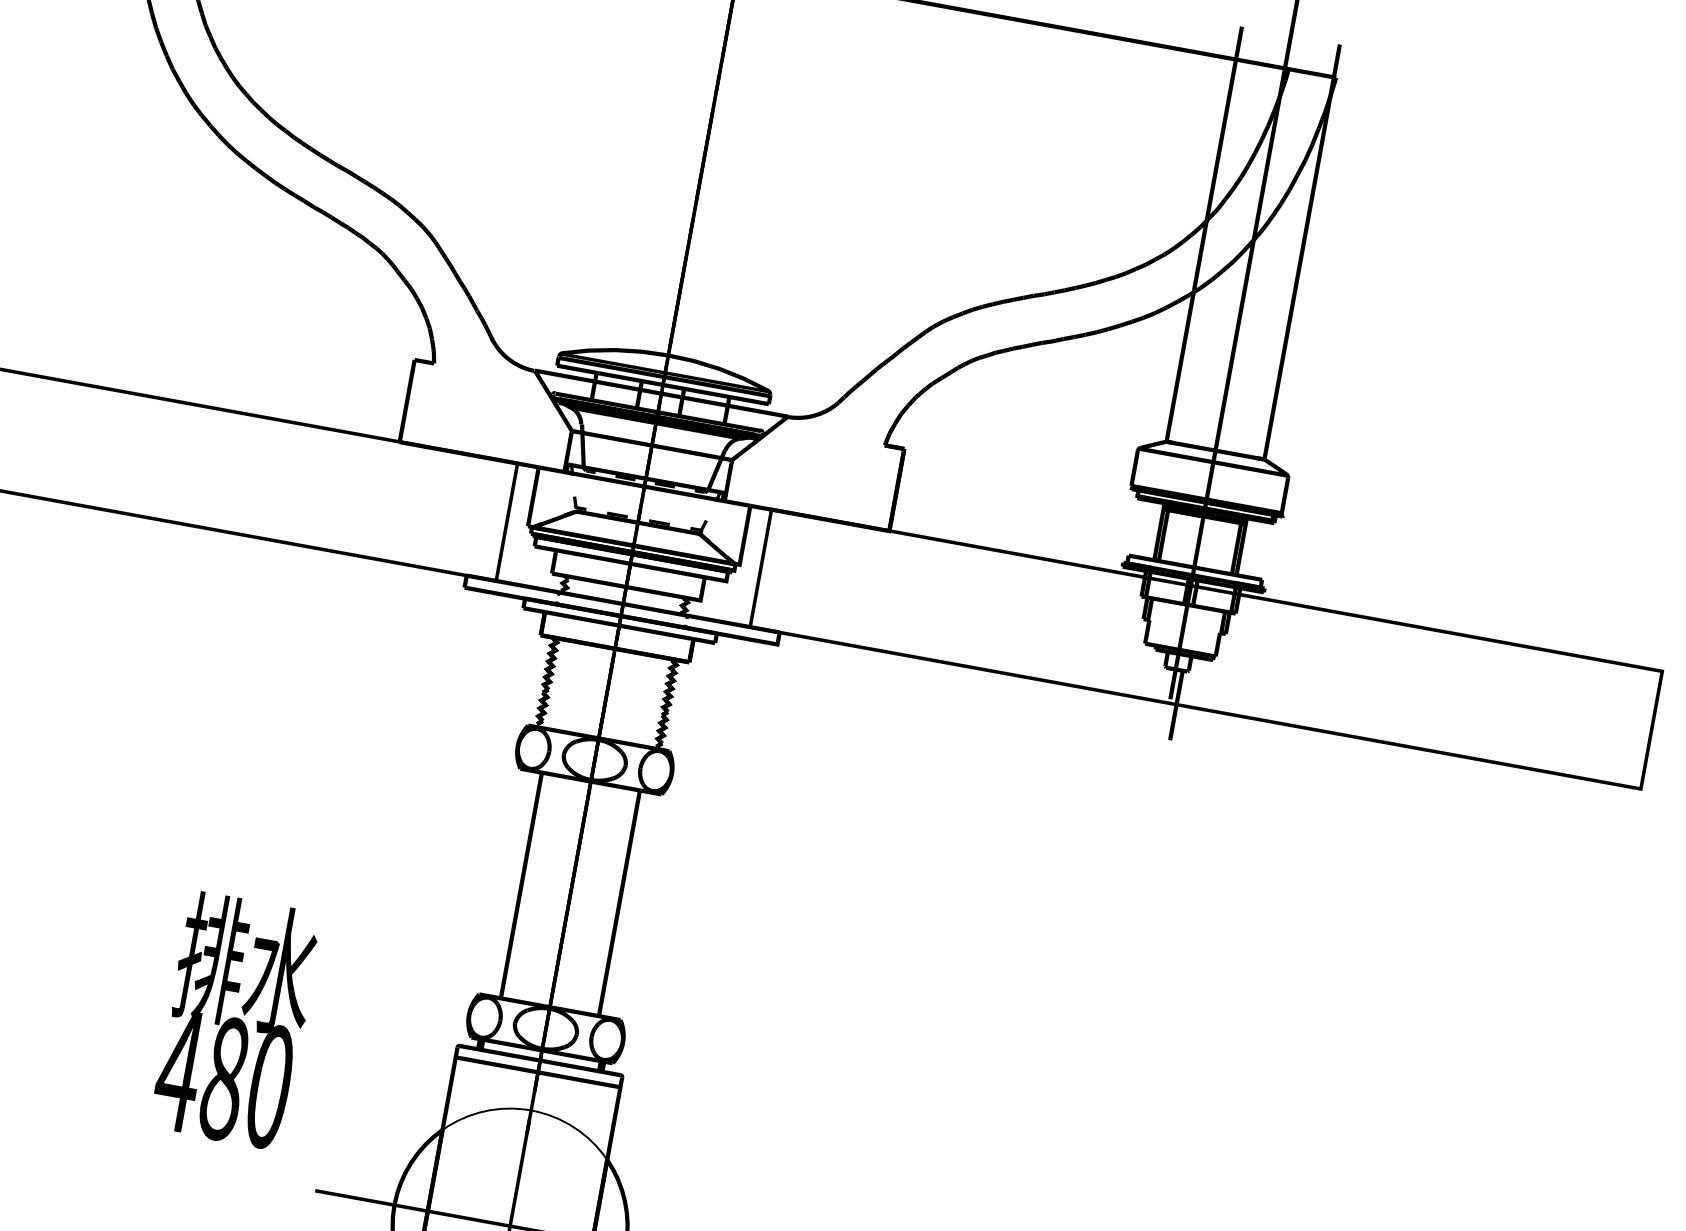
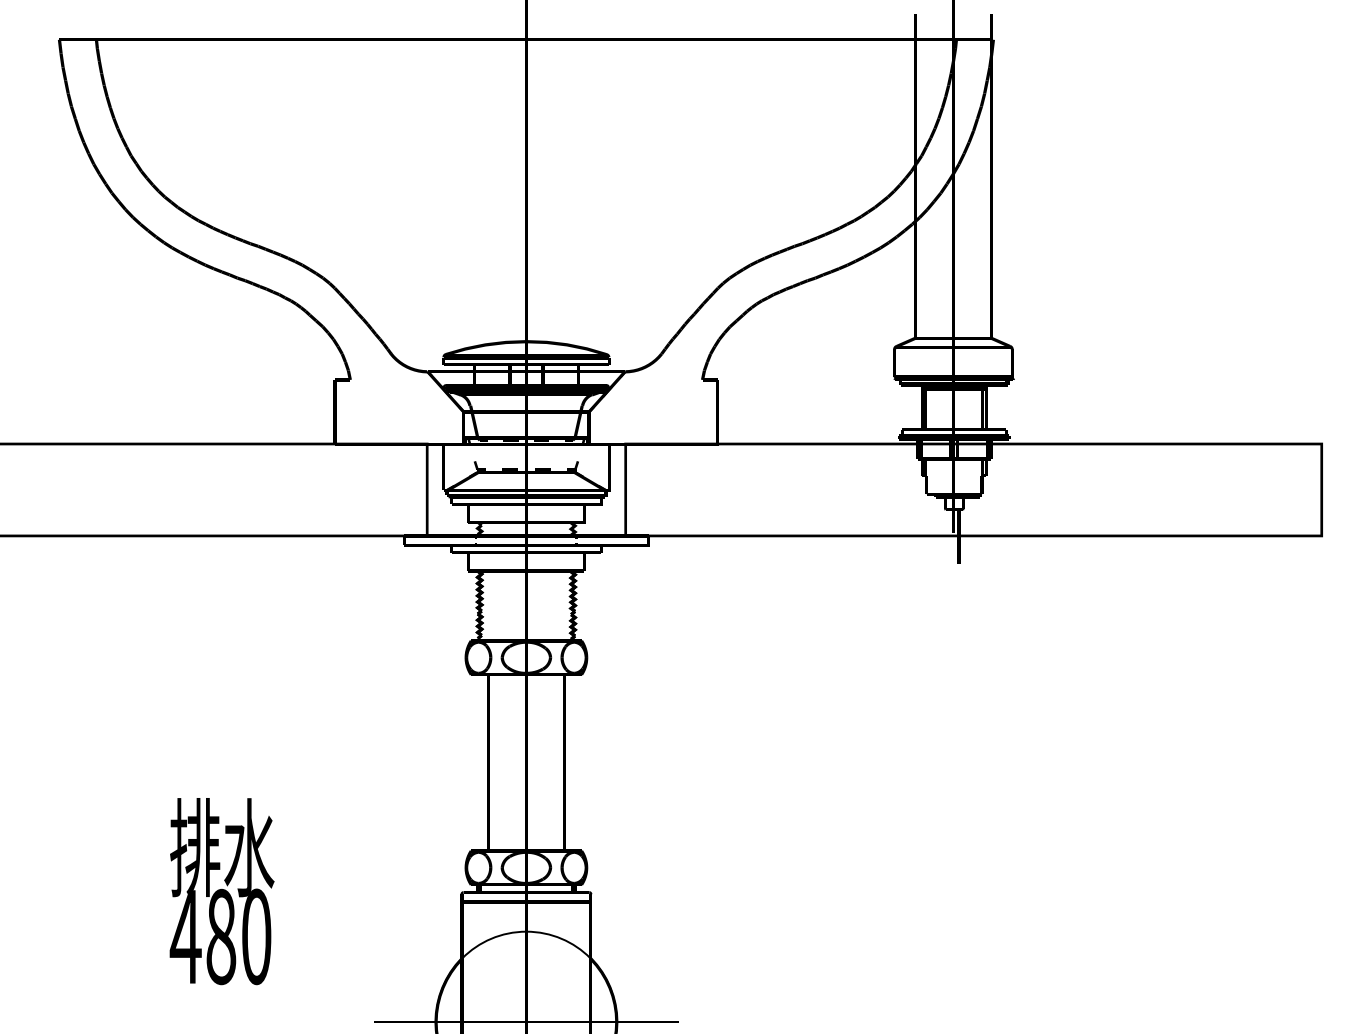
text: (235, 1020) -> (221, 891), moved

